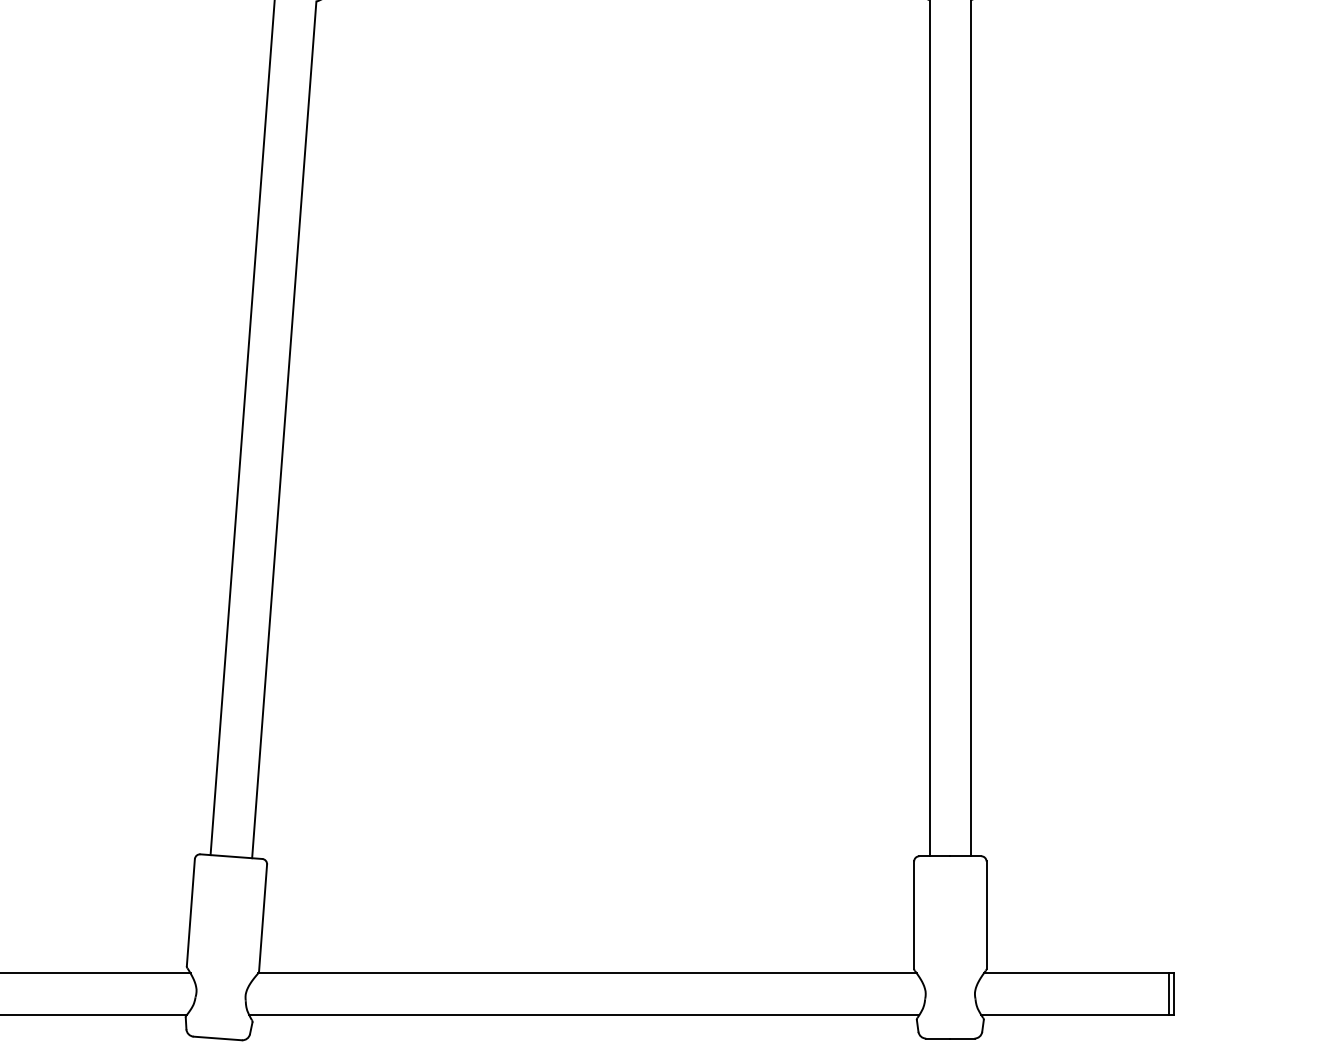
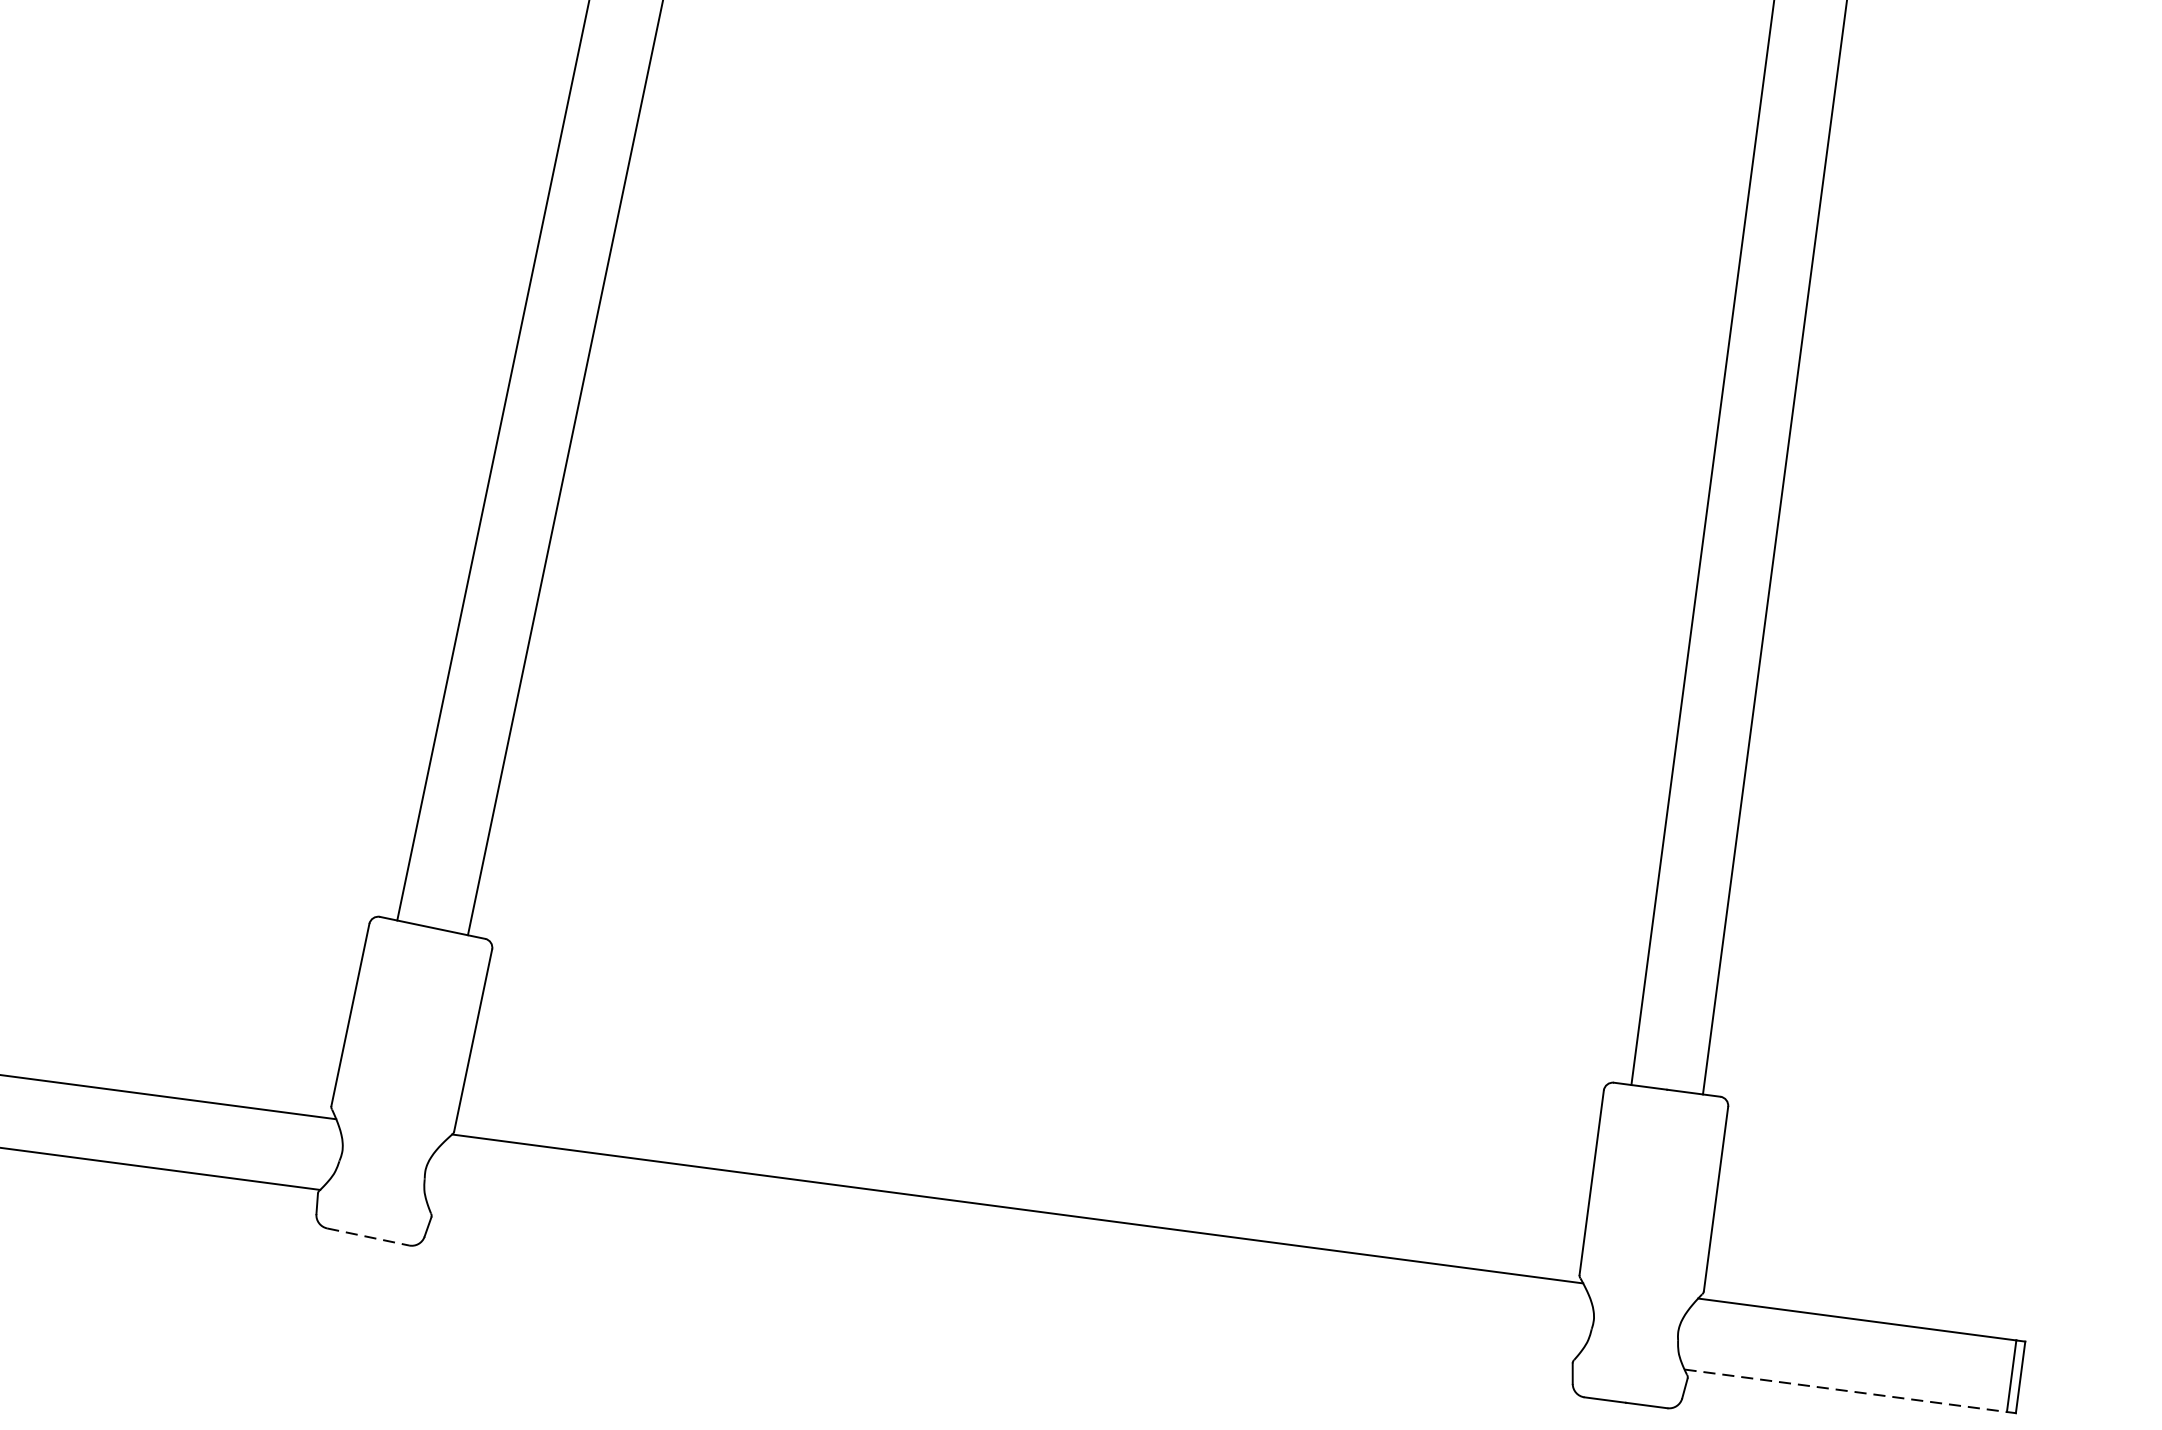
line: (584, 1015) -> (1003, 1280), removed
line: (1075, 1015) -> (1846, 1391), solid -> dashed
line: (218, 1038) -> (369, 1237), solid -> dashed

